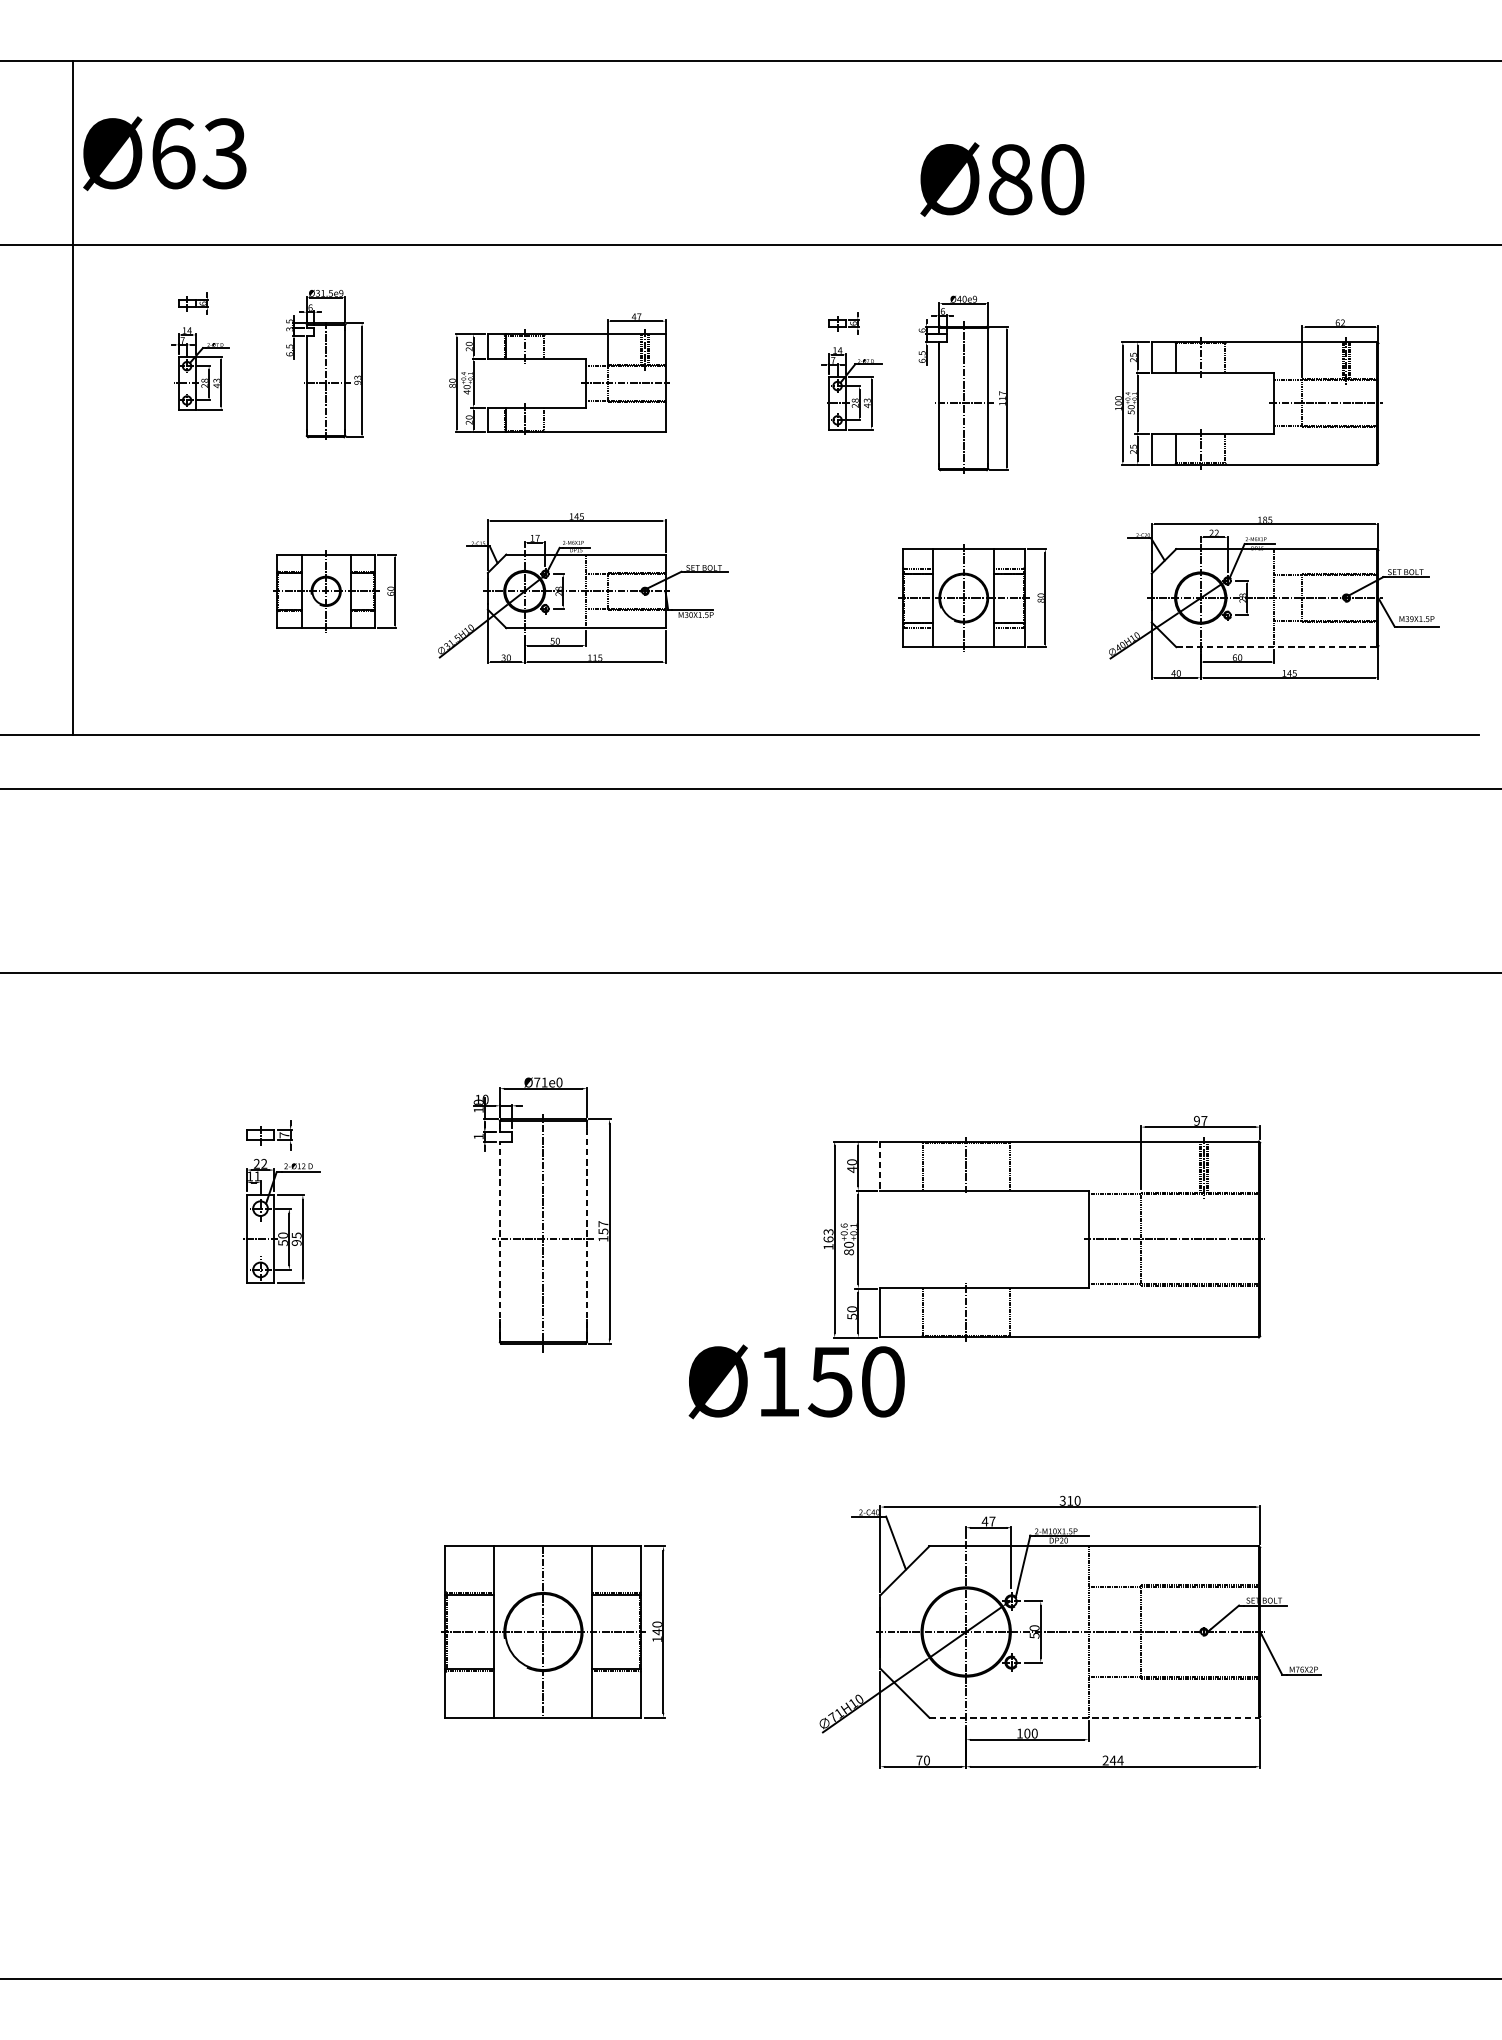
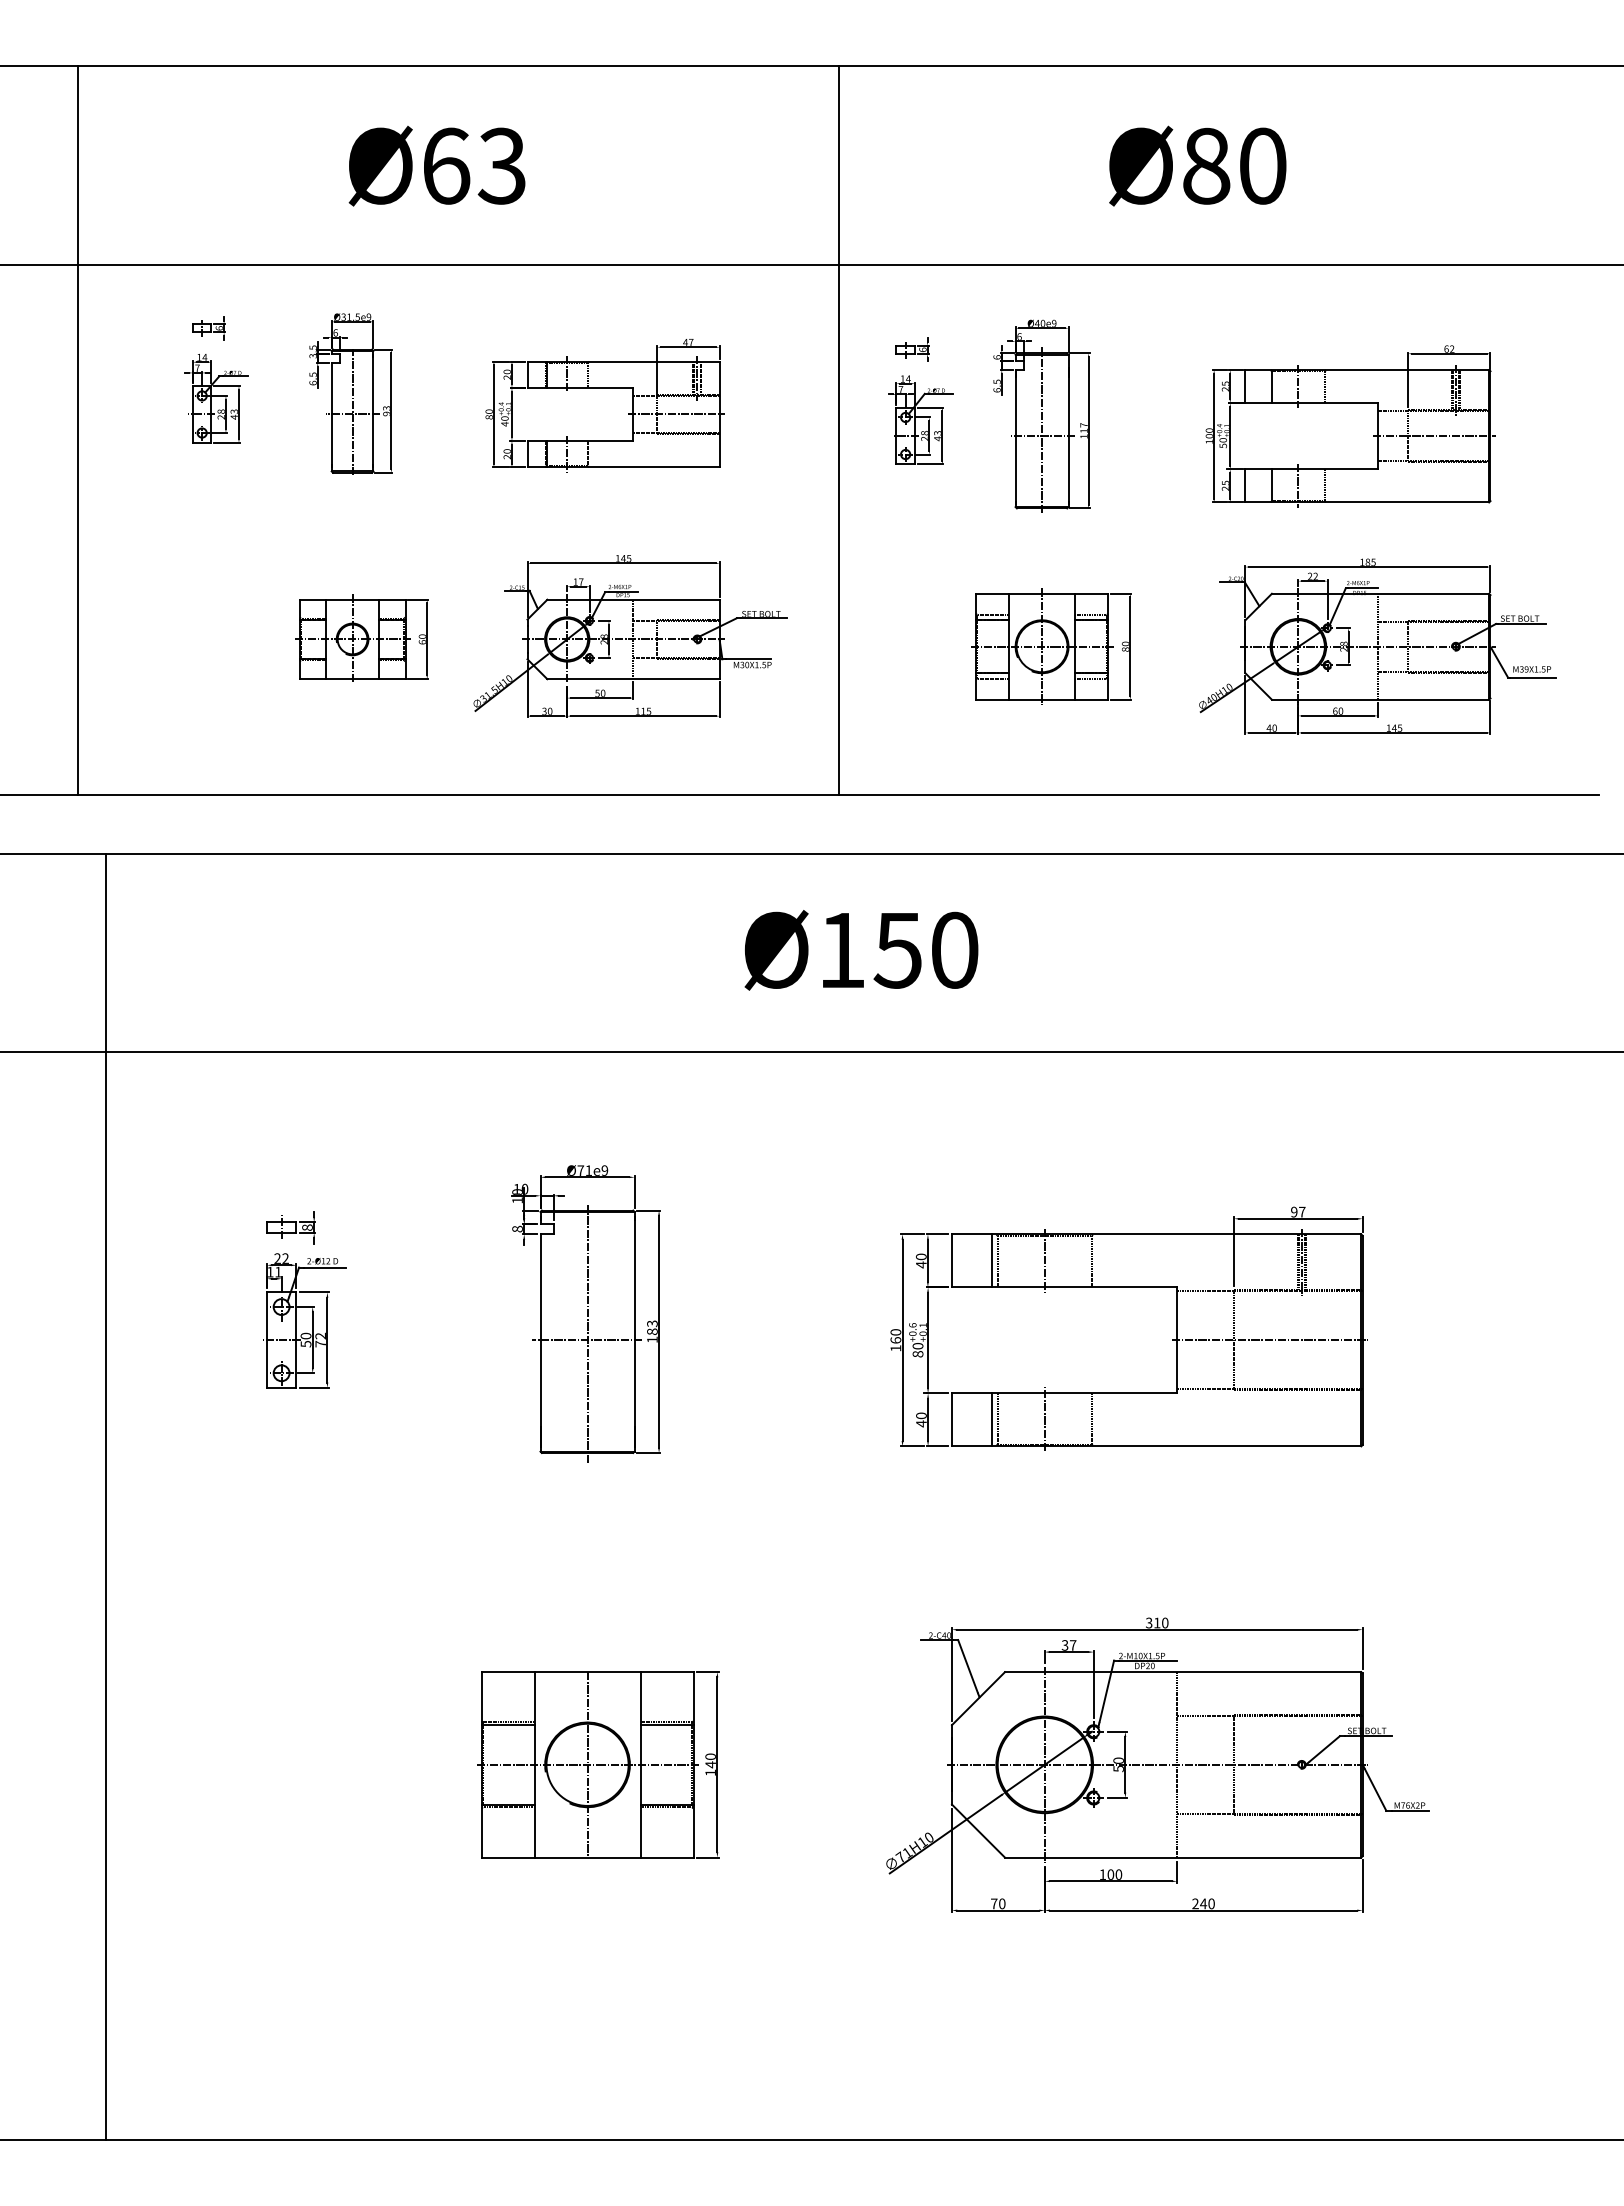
text: (164, 153) -> (436, 165), moved
text: (1002, 178) -> (1197, 165), moved
line: (775, 398) -> (838, 430), added
line: (1276, 646) -> (1380, 699), dashed -> solid
text: (559, 1082) -> (604, 1170), Ø71e0 -> Ø71e9
text: (284, 1135) -> (307, 1227), 7 -> 8
text: (478, 1136) -> (517, 1228), 1 -> 8
line: (916, 1165) -> (991, 1260), added
line: (880, 1166) -> (952, 1261), dashed -> solid
text: (603, 1227) -> (652, 1327), 157 -> 183
line: (586, 1231) -> (634, 1331), dashed -> solid
text: (828, 1232) -> (895, 1332), 163 -> 160
text: (296, 1238) -> (320, 1339), 95 -> 72
line: (499, 1239) -> (540, 1340), dashed -> solid
line: (916, 1311) -> (991, 1418), added
text: (852, 1316) -> (921, 1423), 50 -> 40
text: (796, 1382) -> (861, 950), moved
line: (98, 1383) -> (106, 1496), added
text: (984, 1521) -> (1064, 1645), 47 -> 37
line: (1094, 1717) -> (1183, 1857), dashed -> solid
text: (1120, 1760) -> (1211, 1903), 244 -> 240

